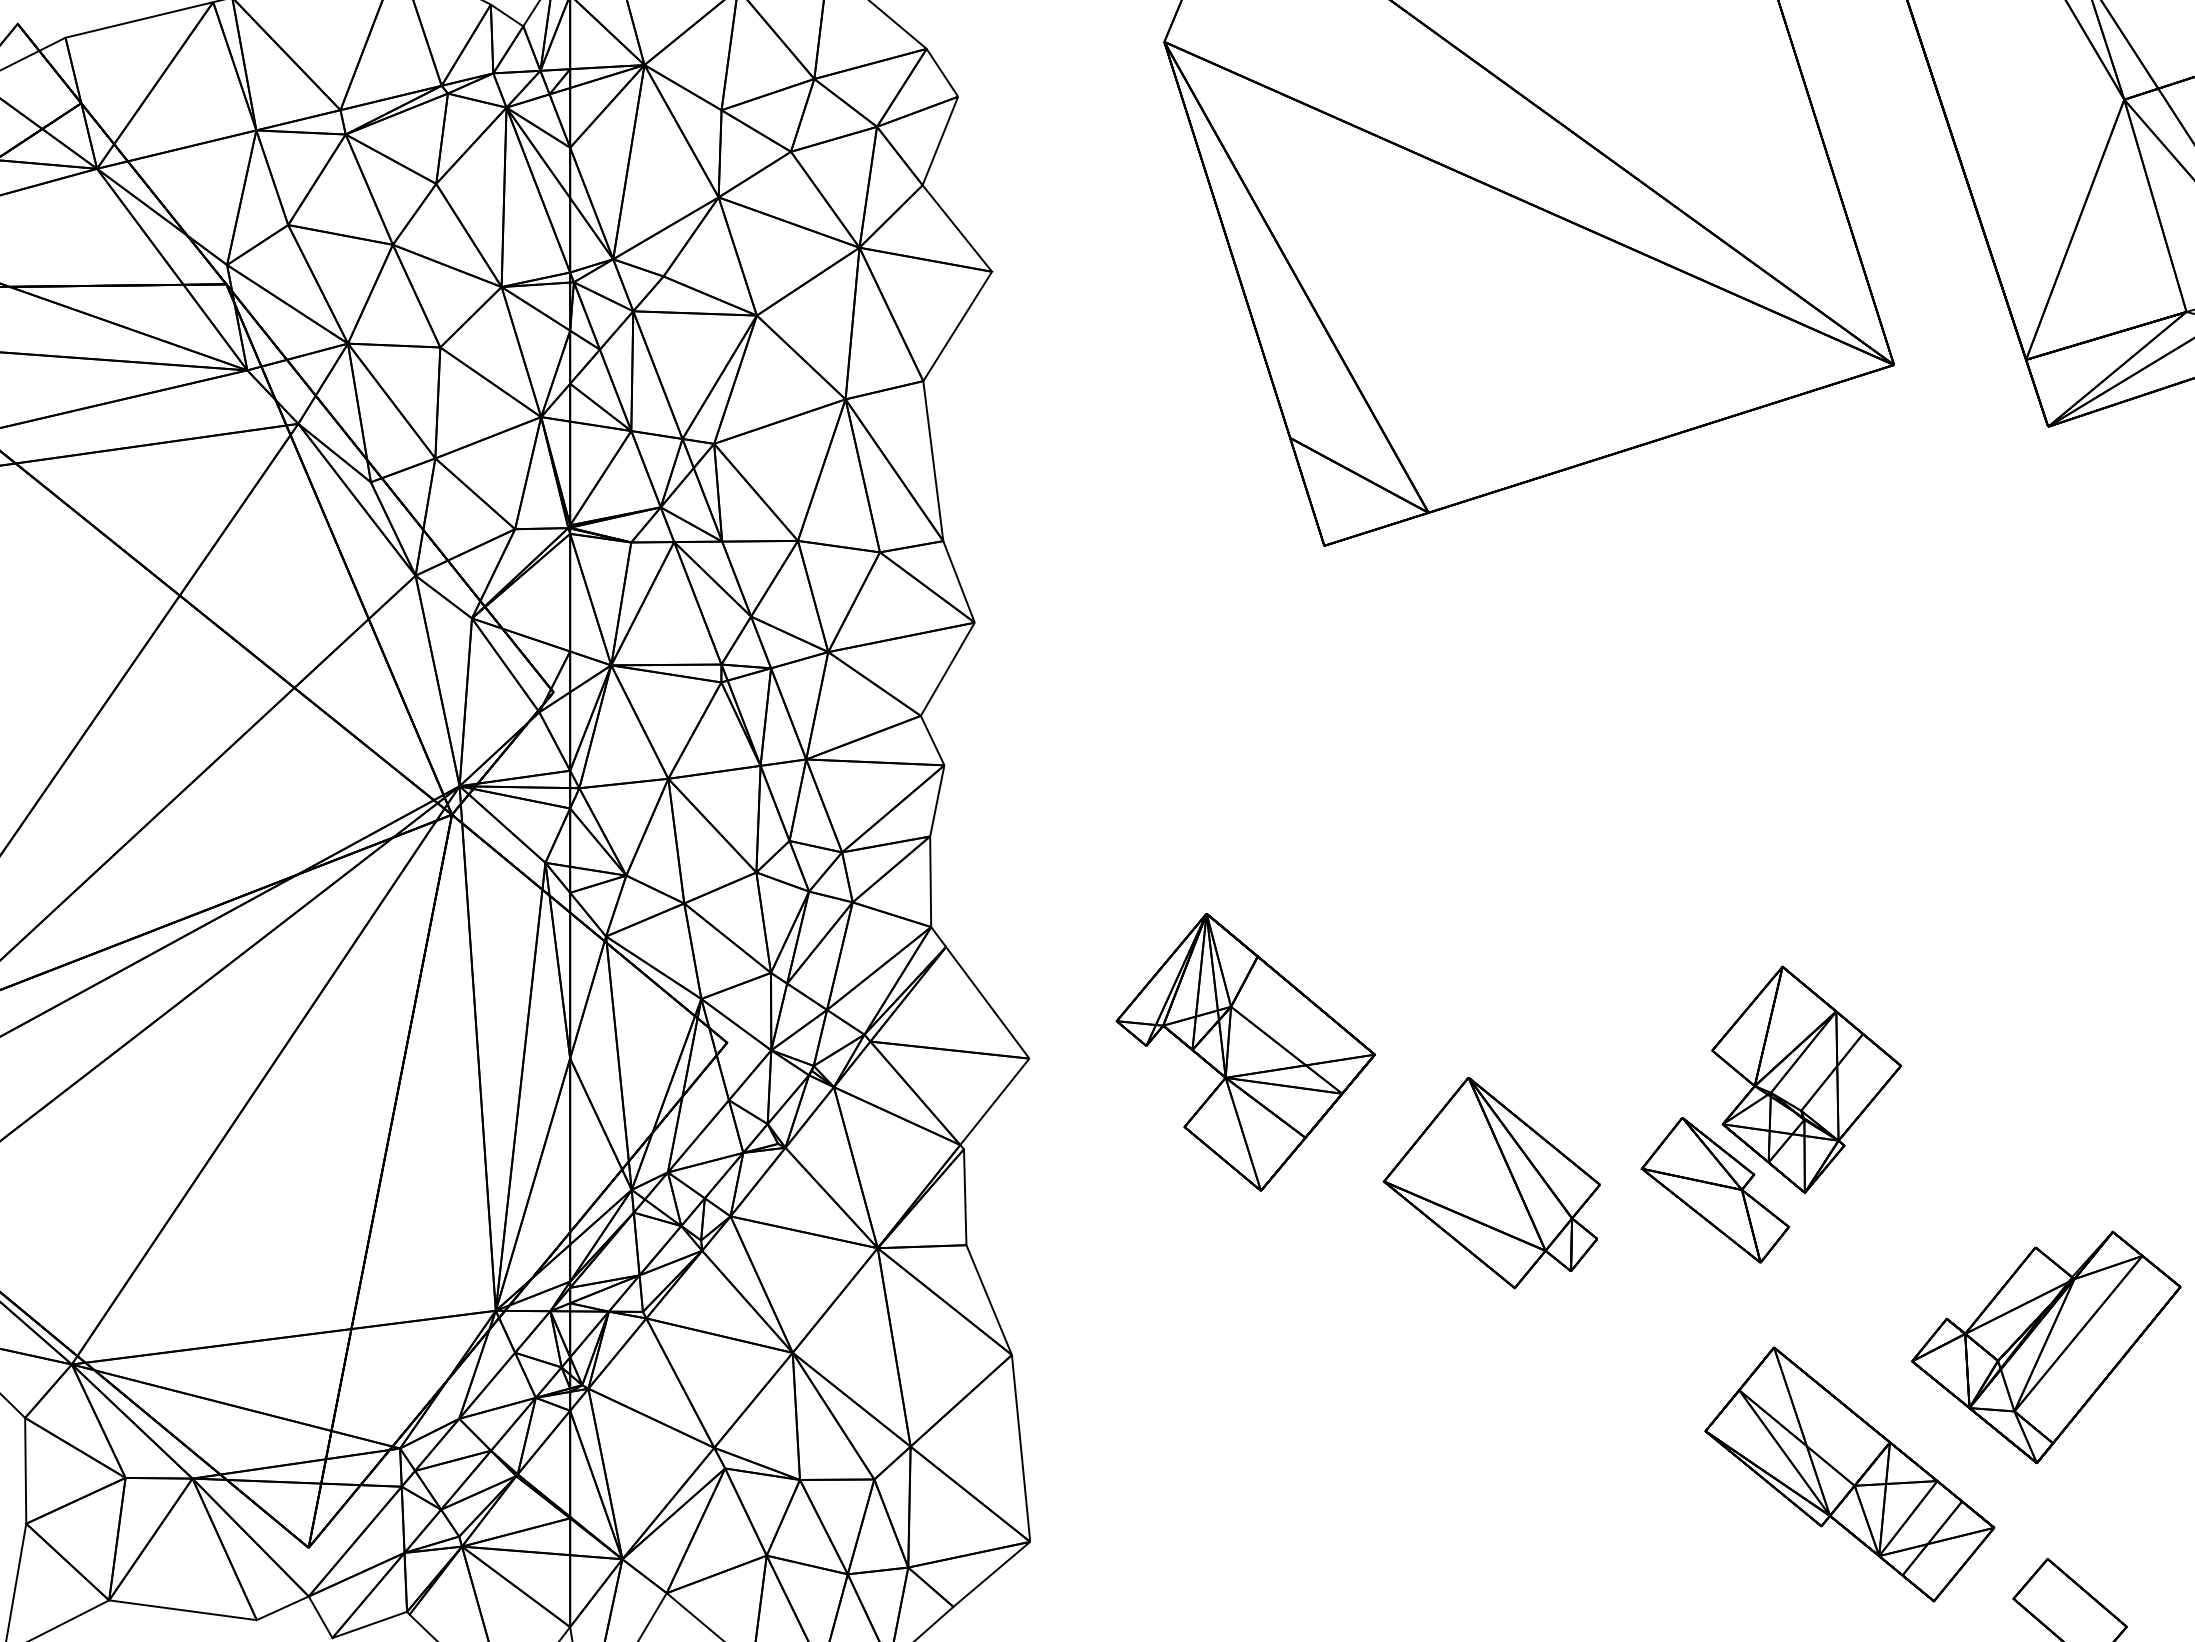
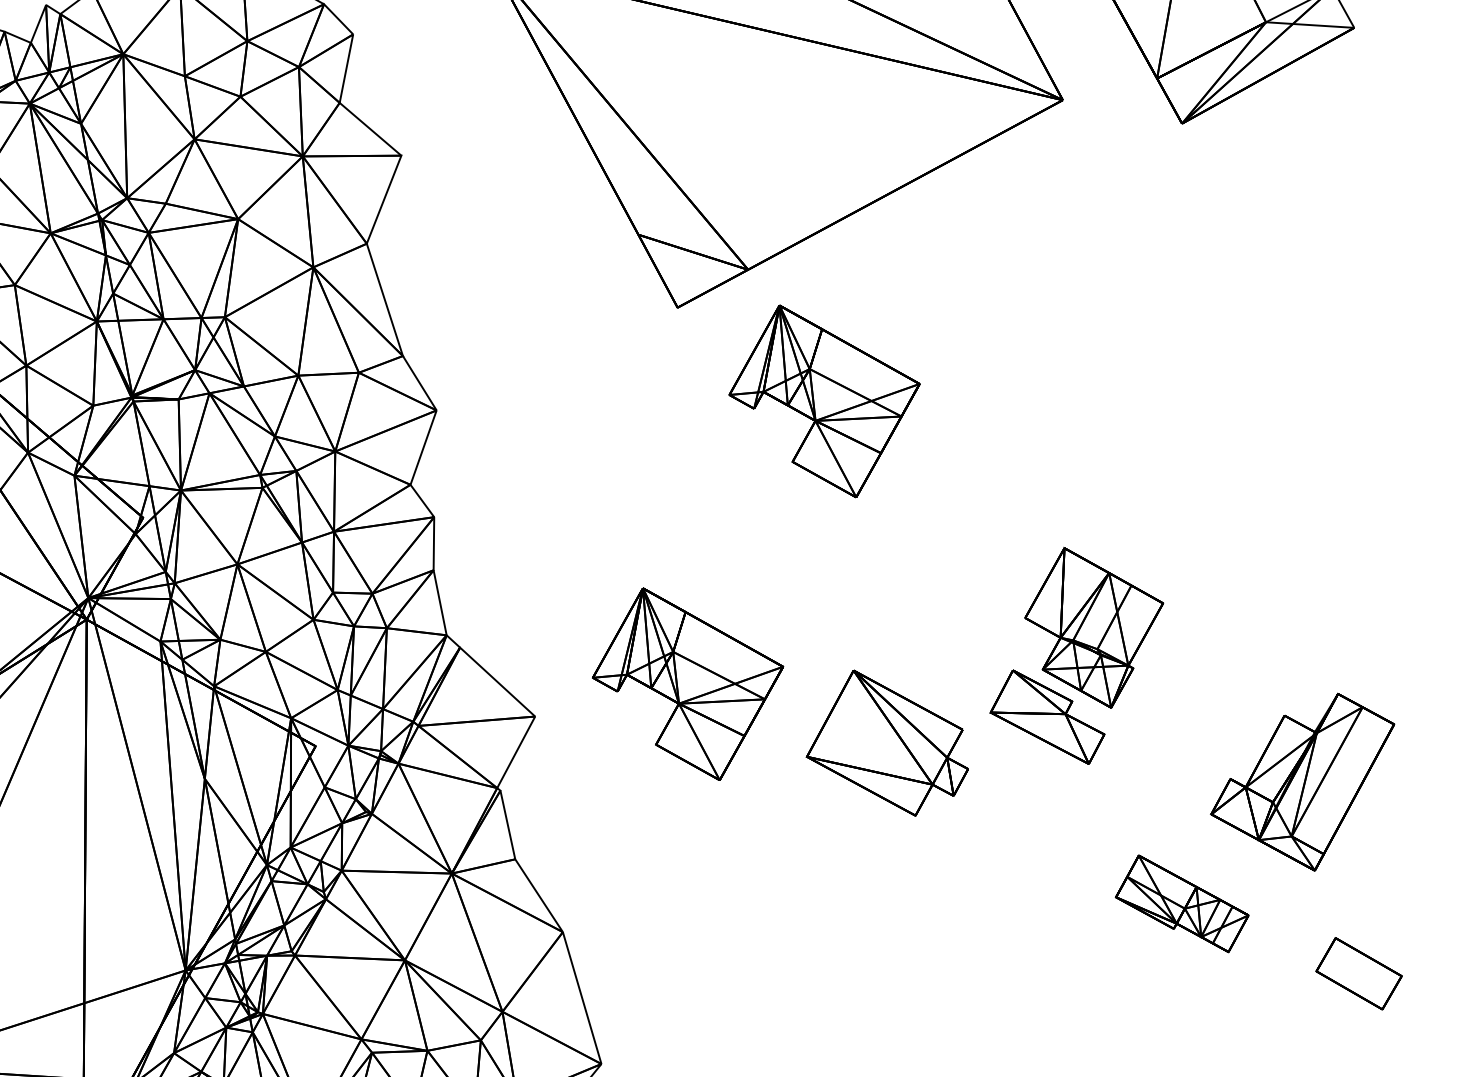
part: (1500, 707) -> (826, 400), added
part: (1849, 1474) -> (1181, 904), size x0.6

